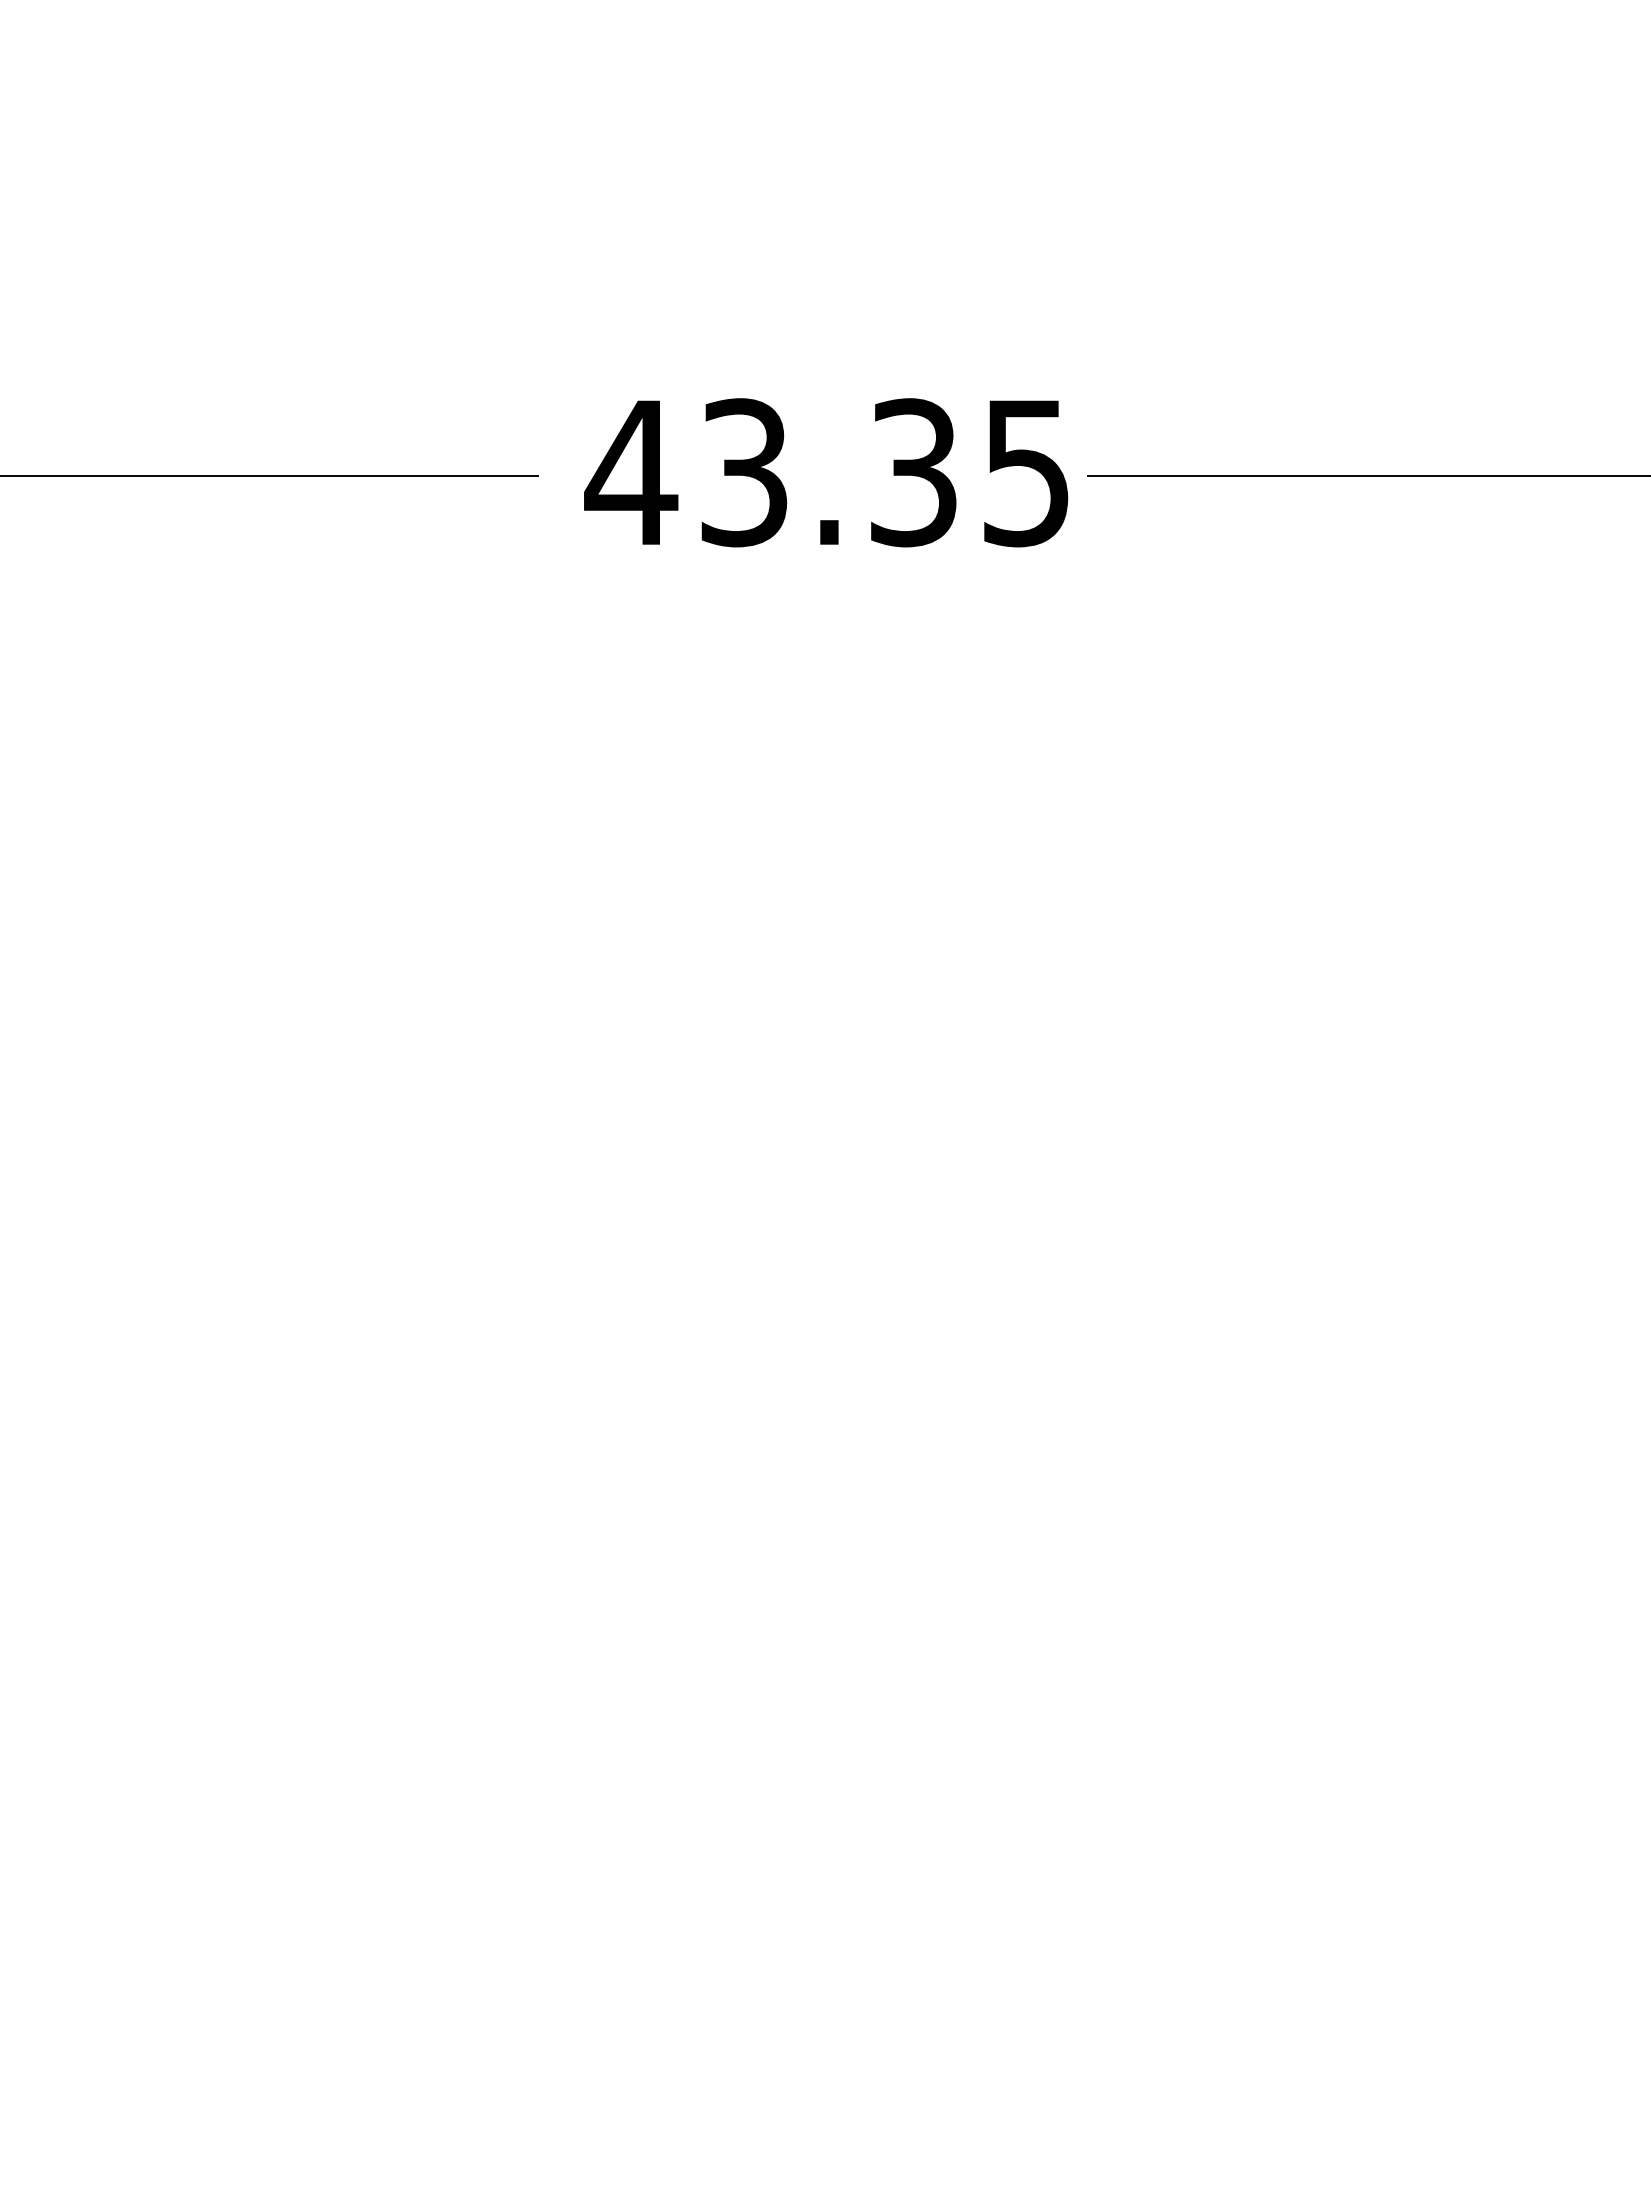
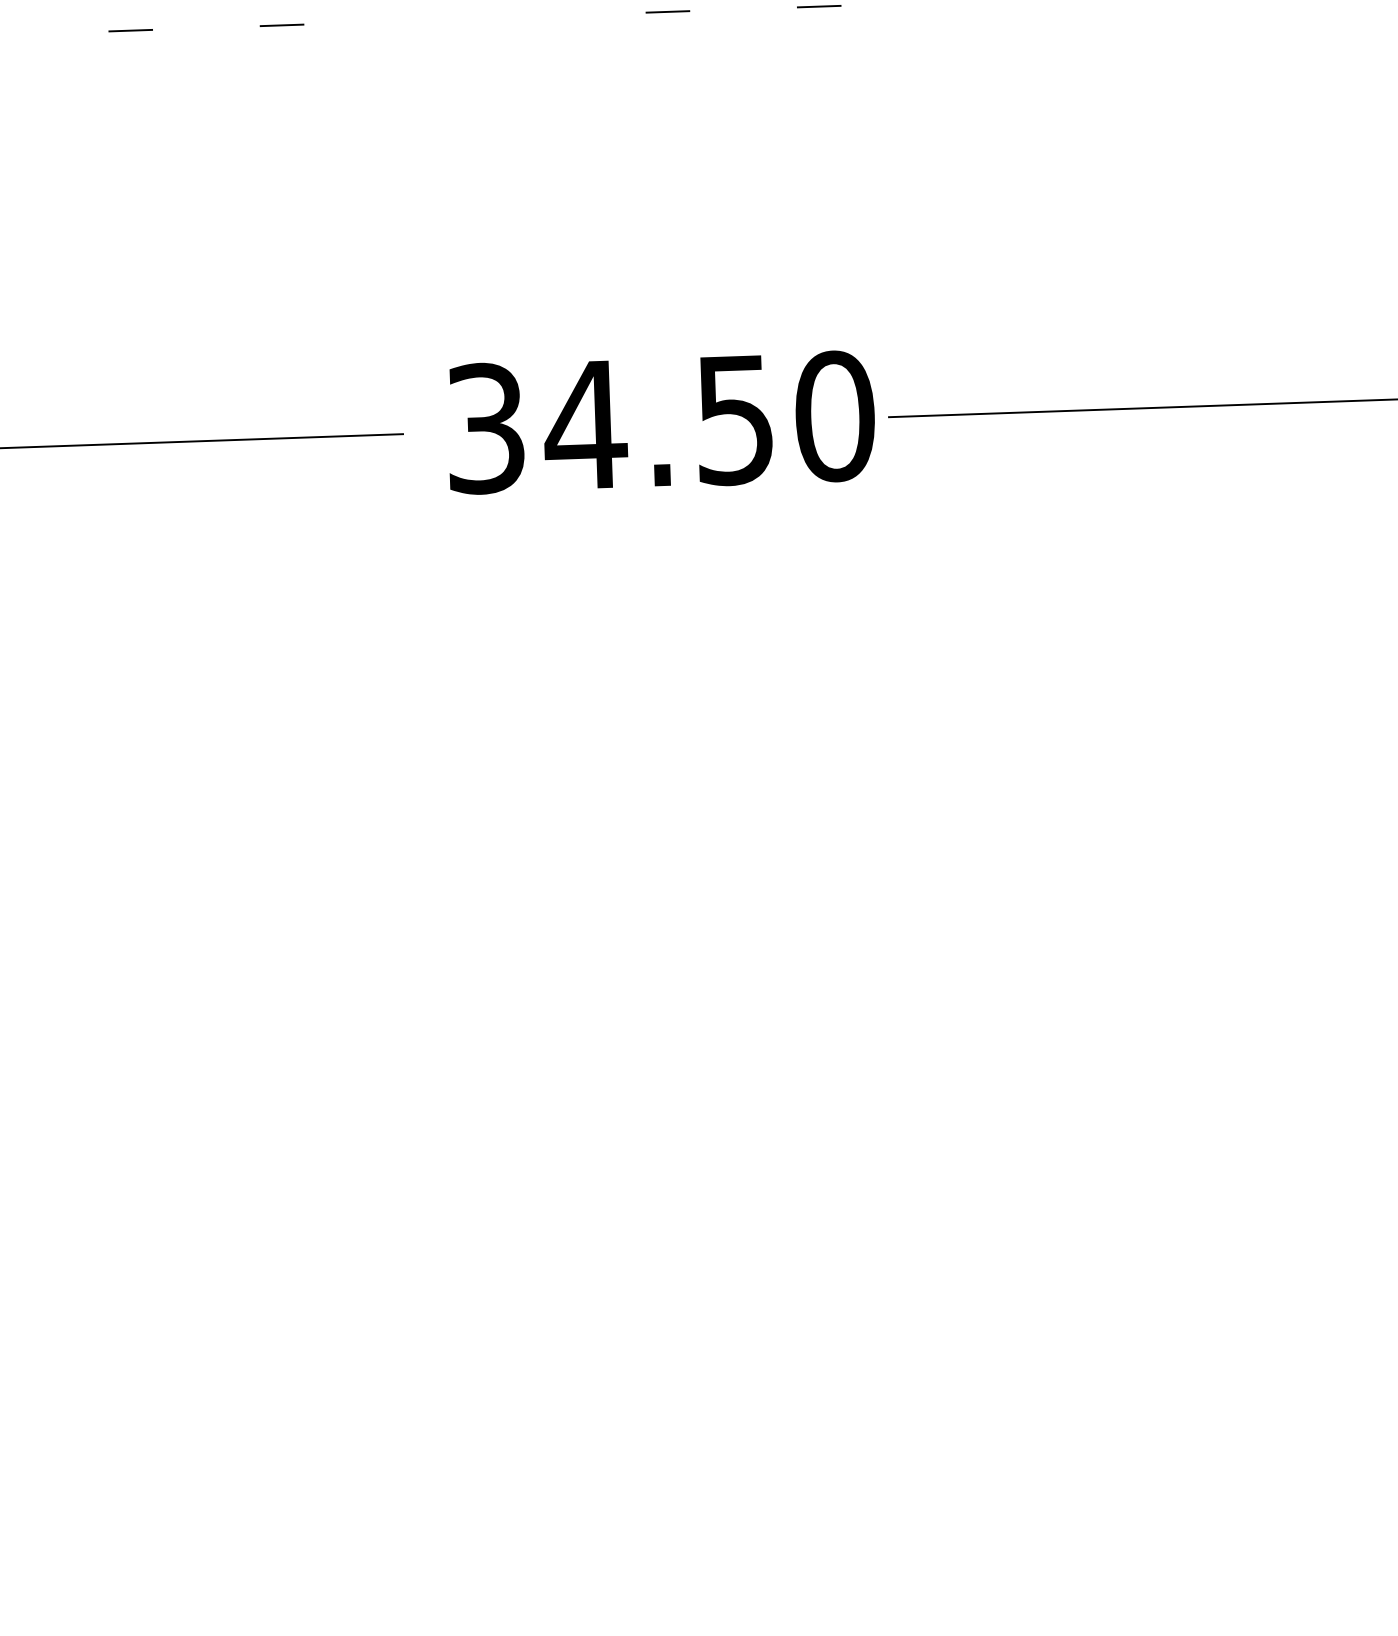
line: (245, 8) -> (130, 30), added
line: (416, 8) -> (281, 25), added
line: (853, 8) -> (667, 11), added
line: (1024, 8) -> (818, 6), added
text: (827, 472) -> (658, 422), 43.35 -> 34.50

